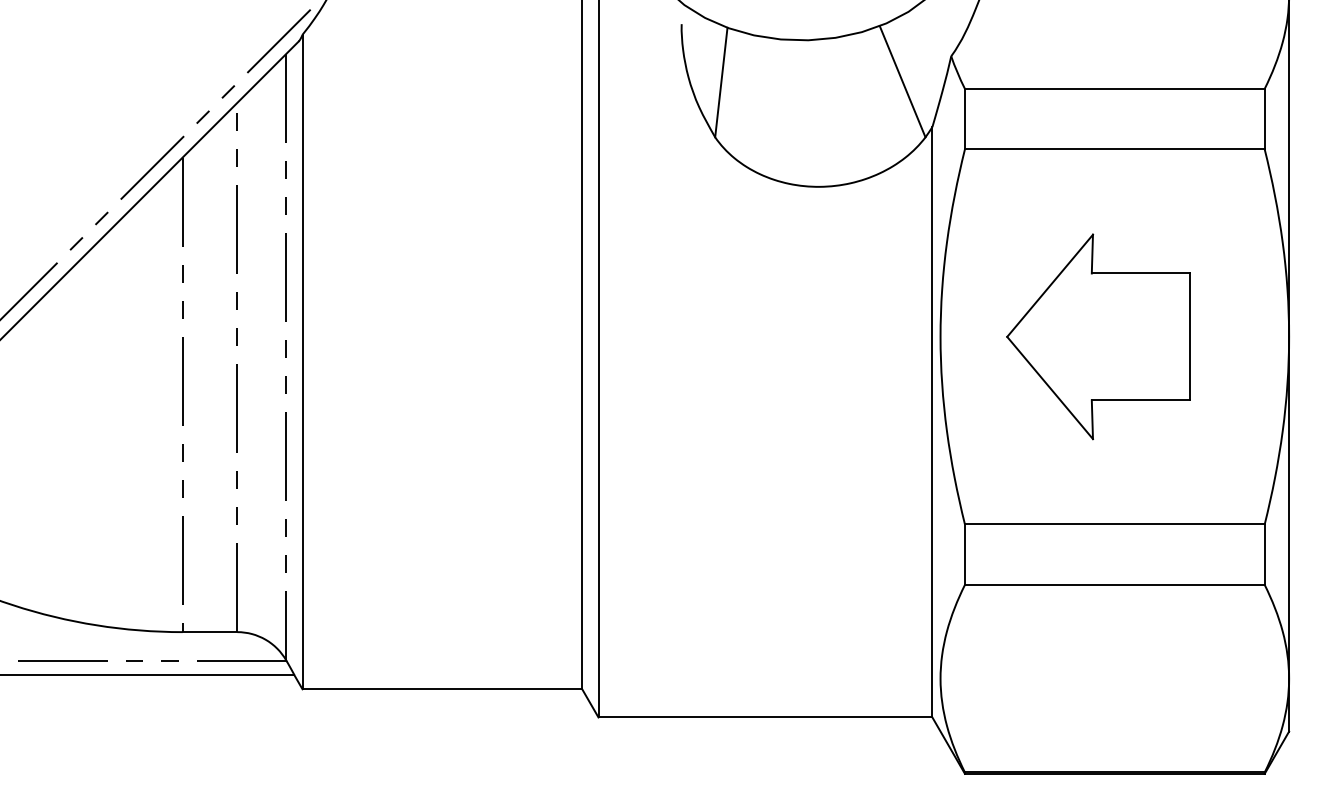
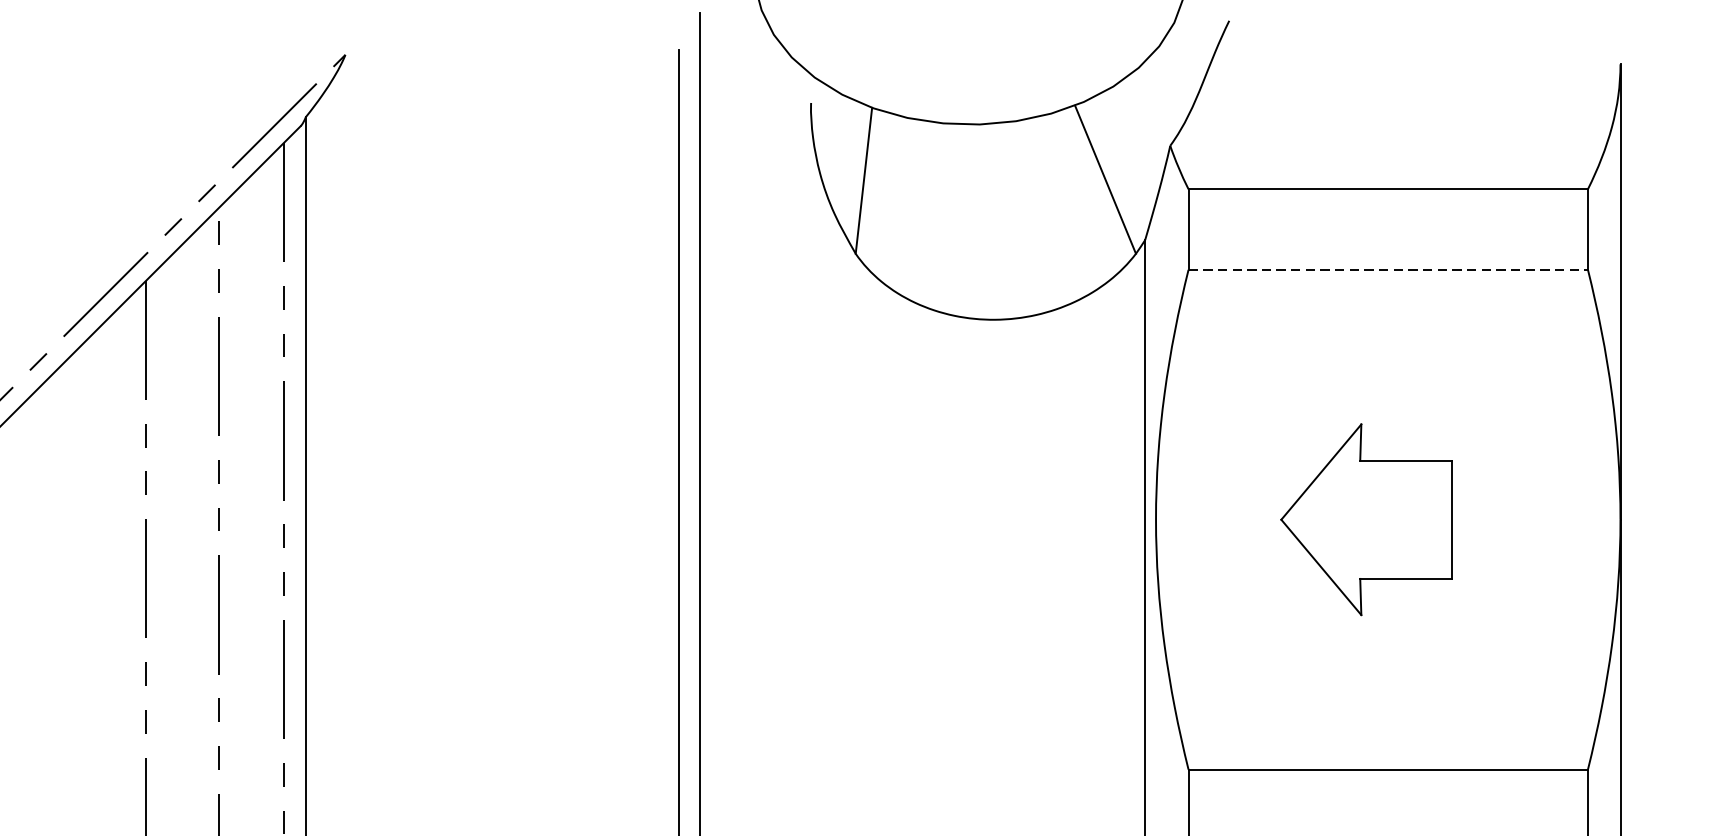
line: (1114, 149) -> (1387, 269), solid -> dashed
part: (1098, 336) -> (1366, 519), size x0.7

